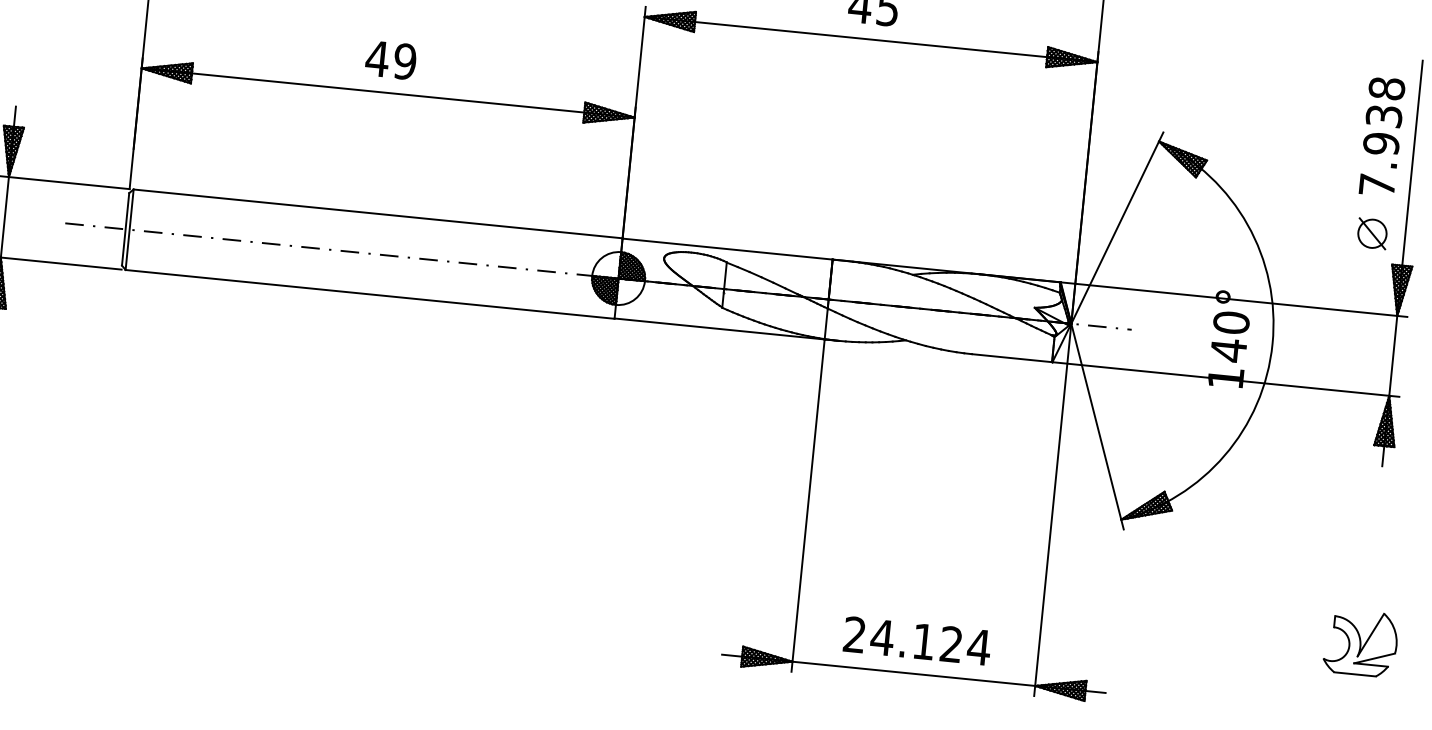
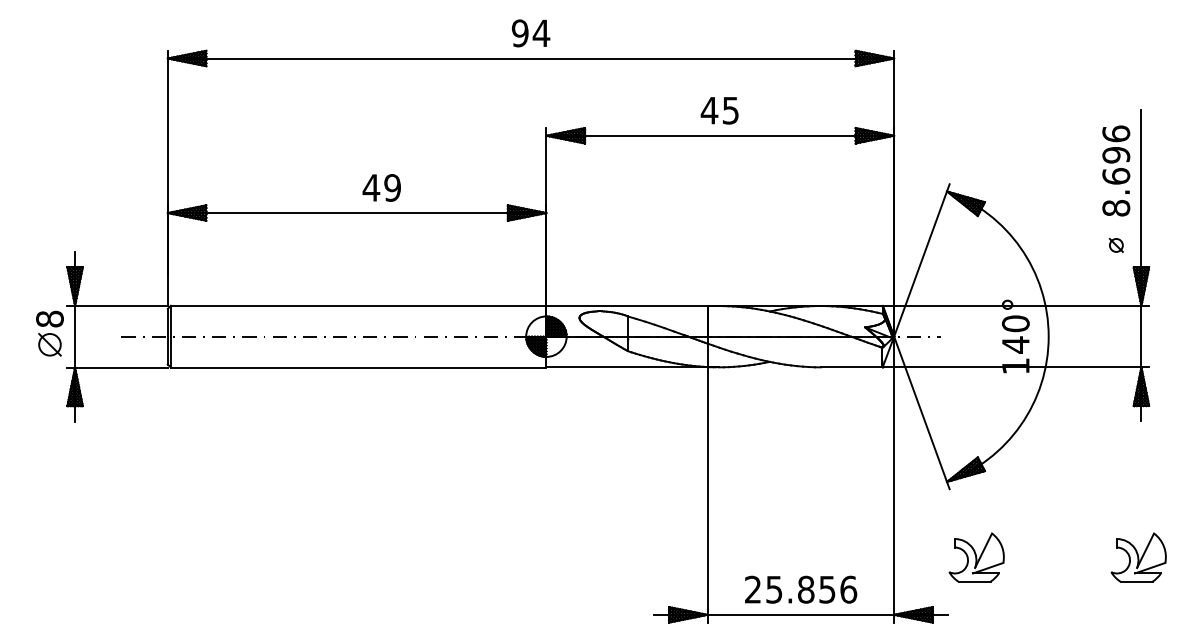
text: (390, 59) -> (381, 187), moved
text: (1382, 136) -> (1116, 170), 7.938 -> 8.696
part: (1372, 233) -> (1116, 245), size x0.6
part: (1149, 621) -> (976, 557), added
text: (930, 642) -> (811, 589), 24.124 -> 25.856

